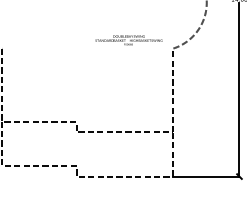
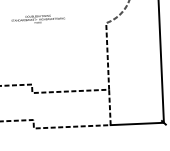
text: (128, 40) -> (37, 19), moved

